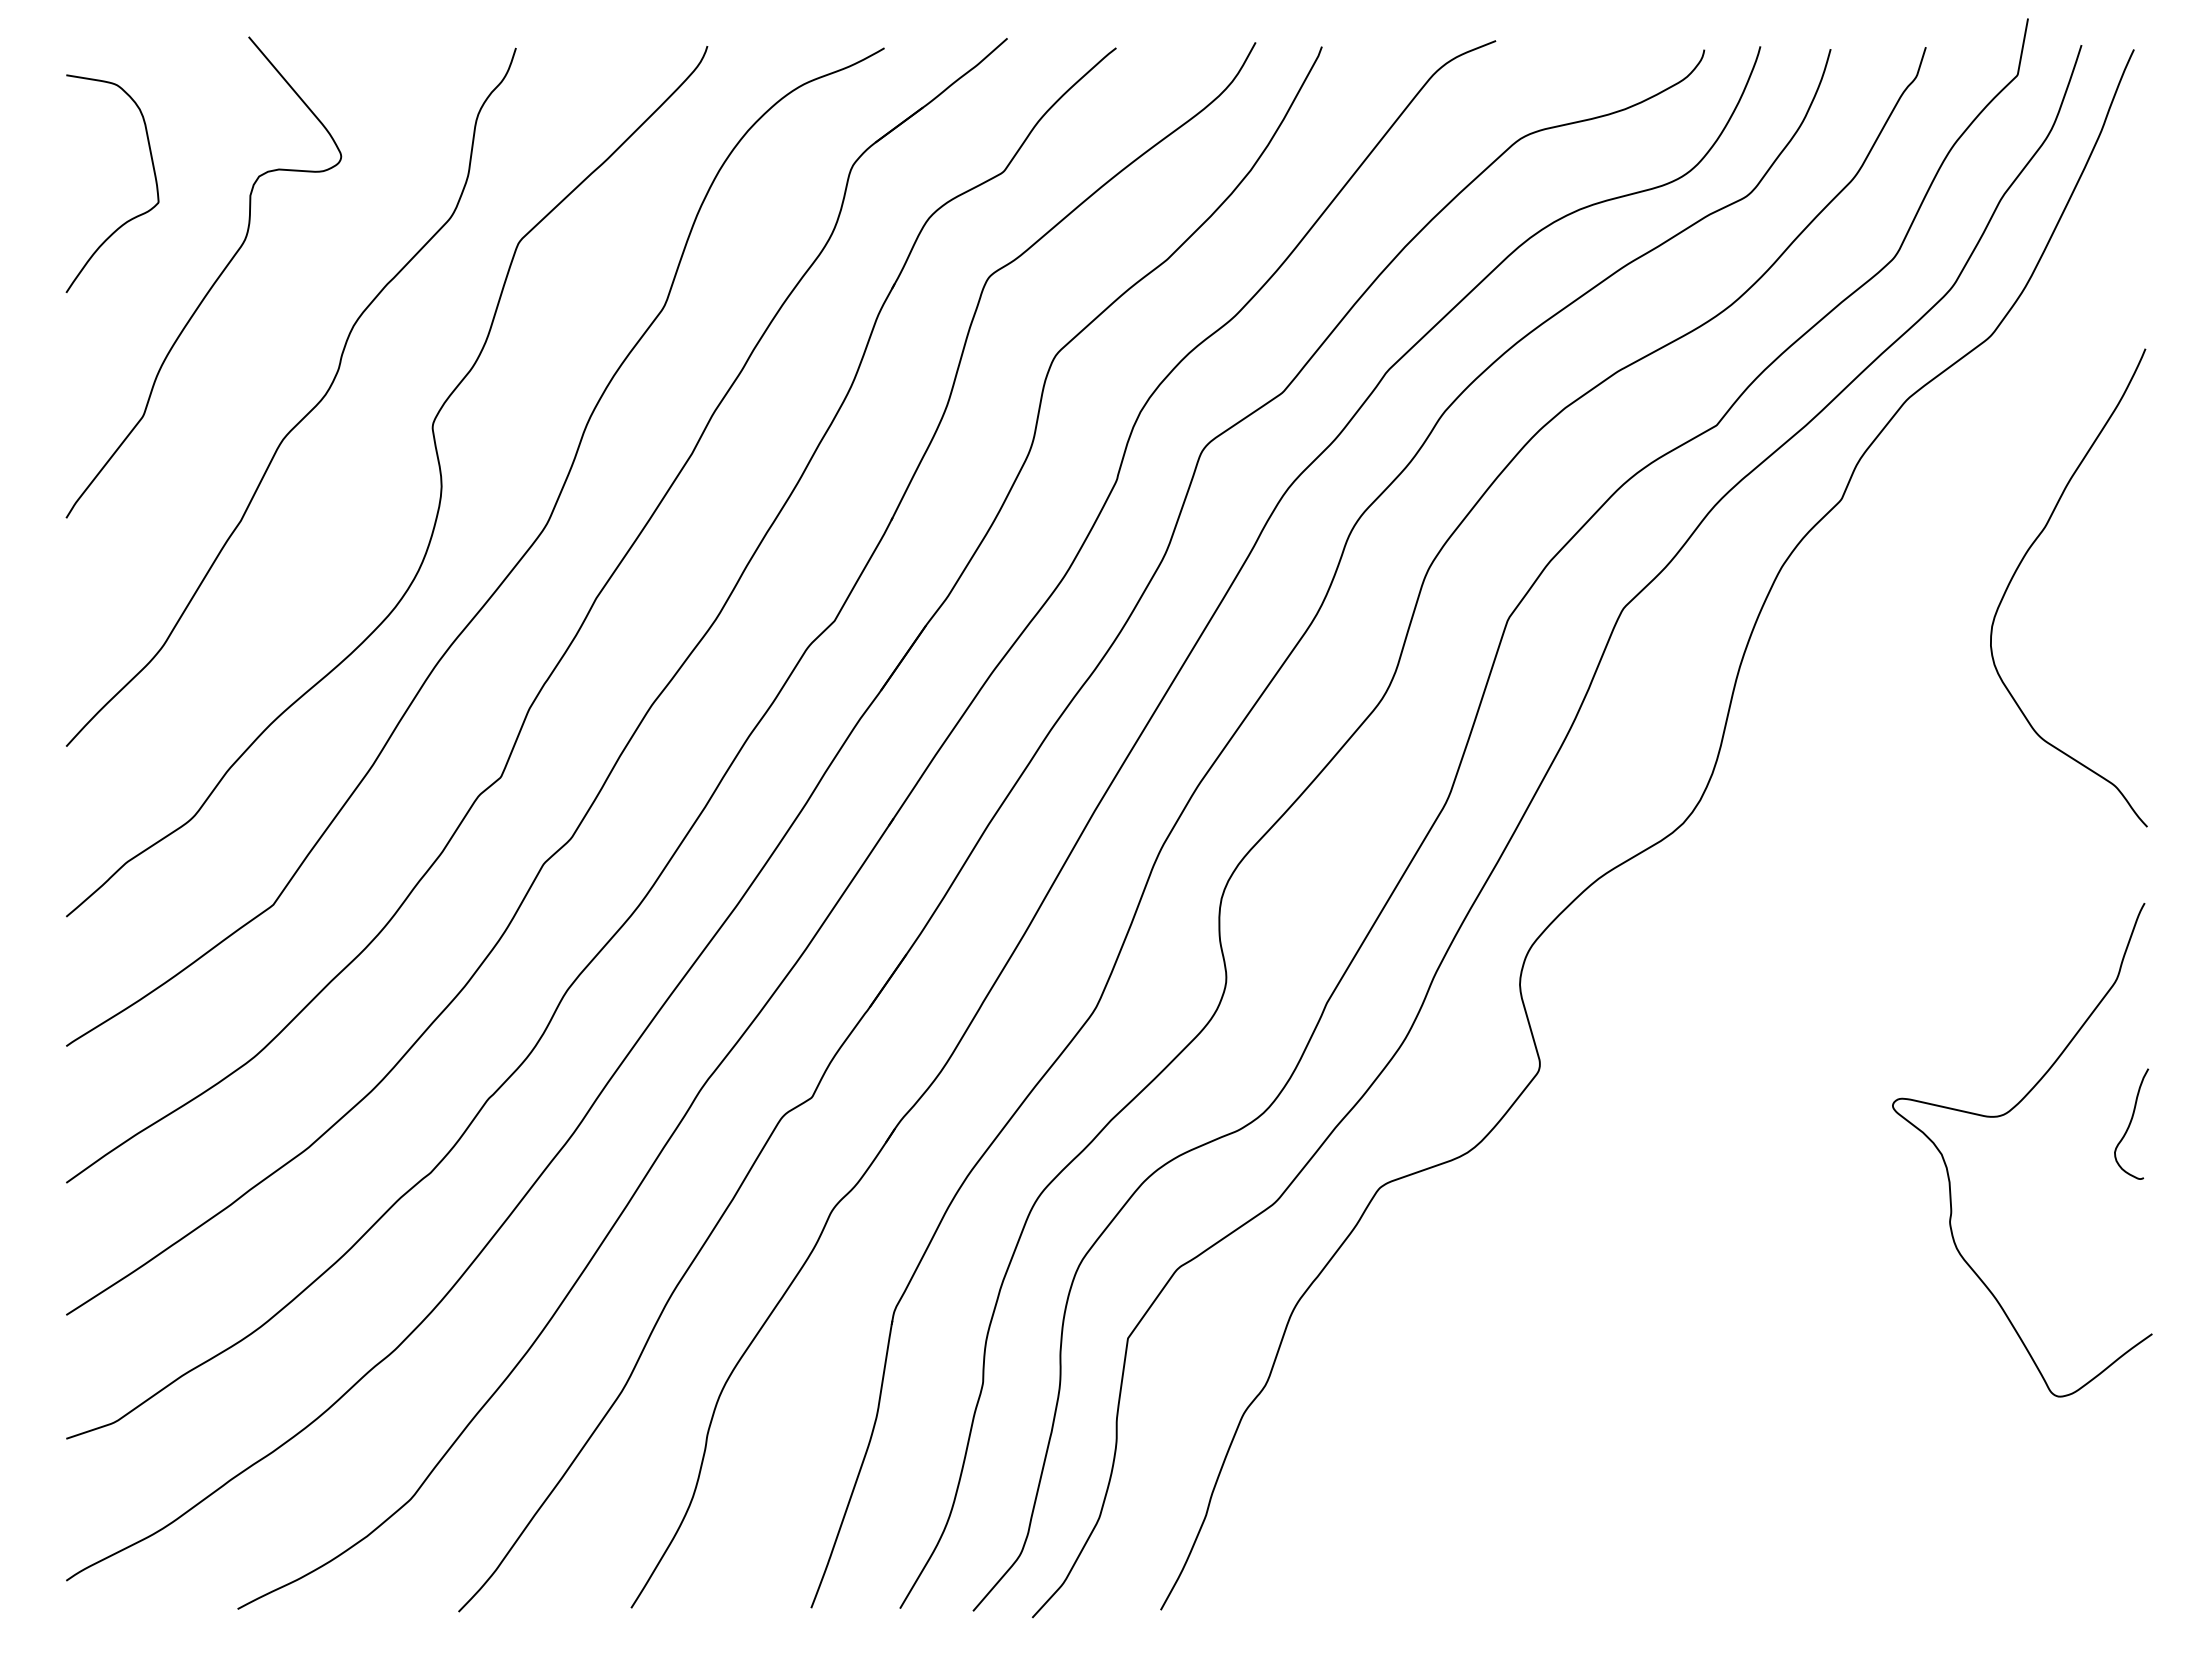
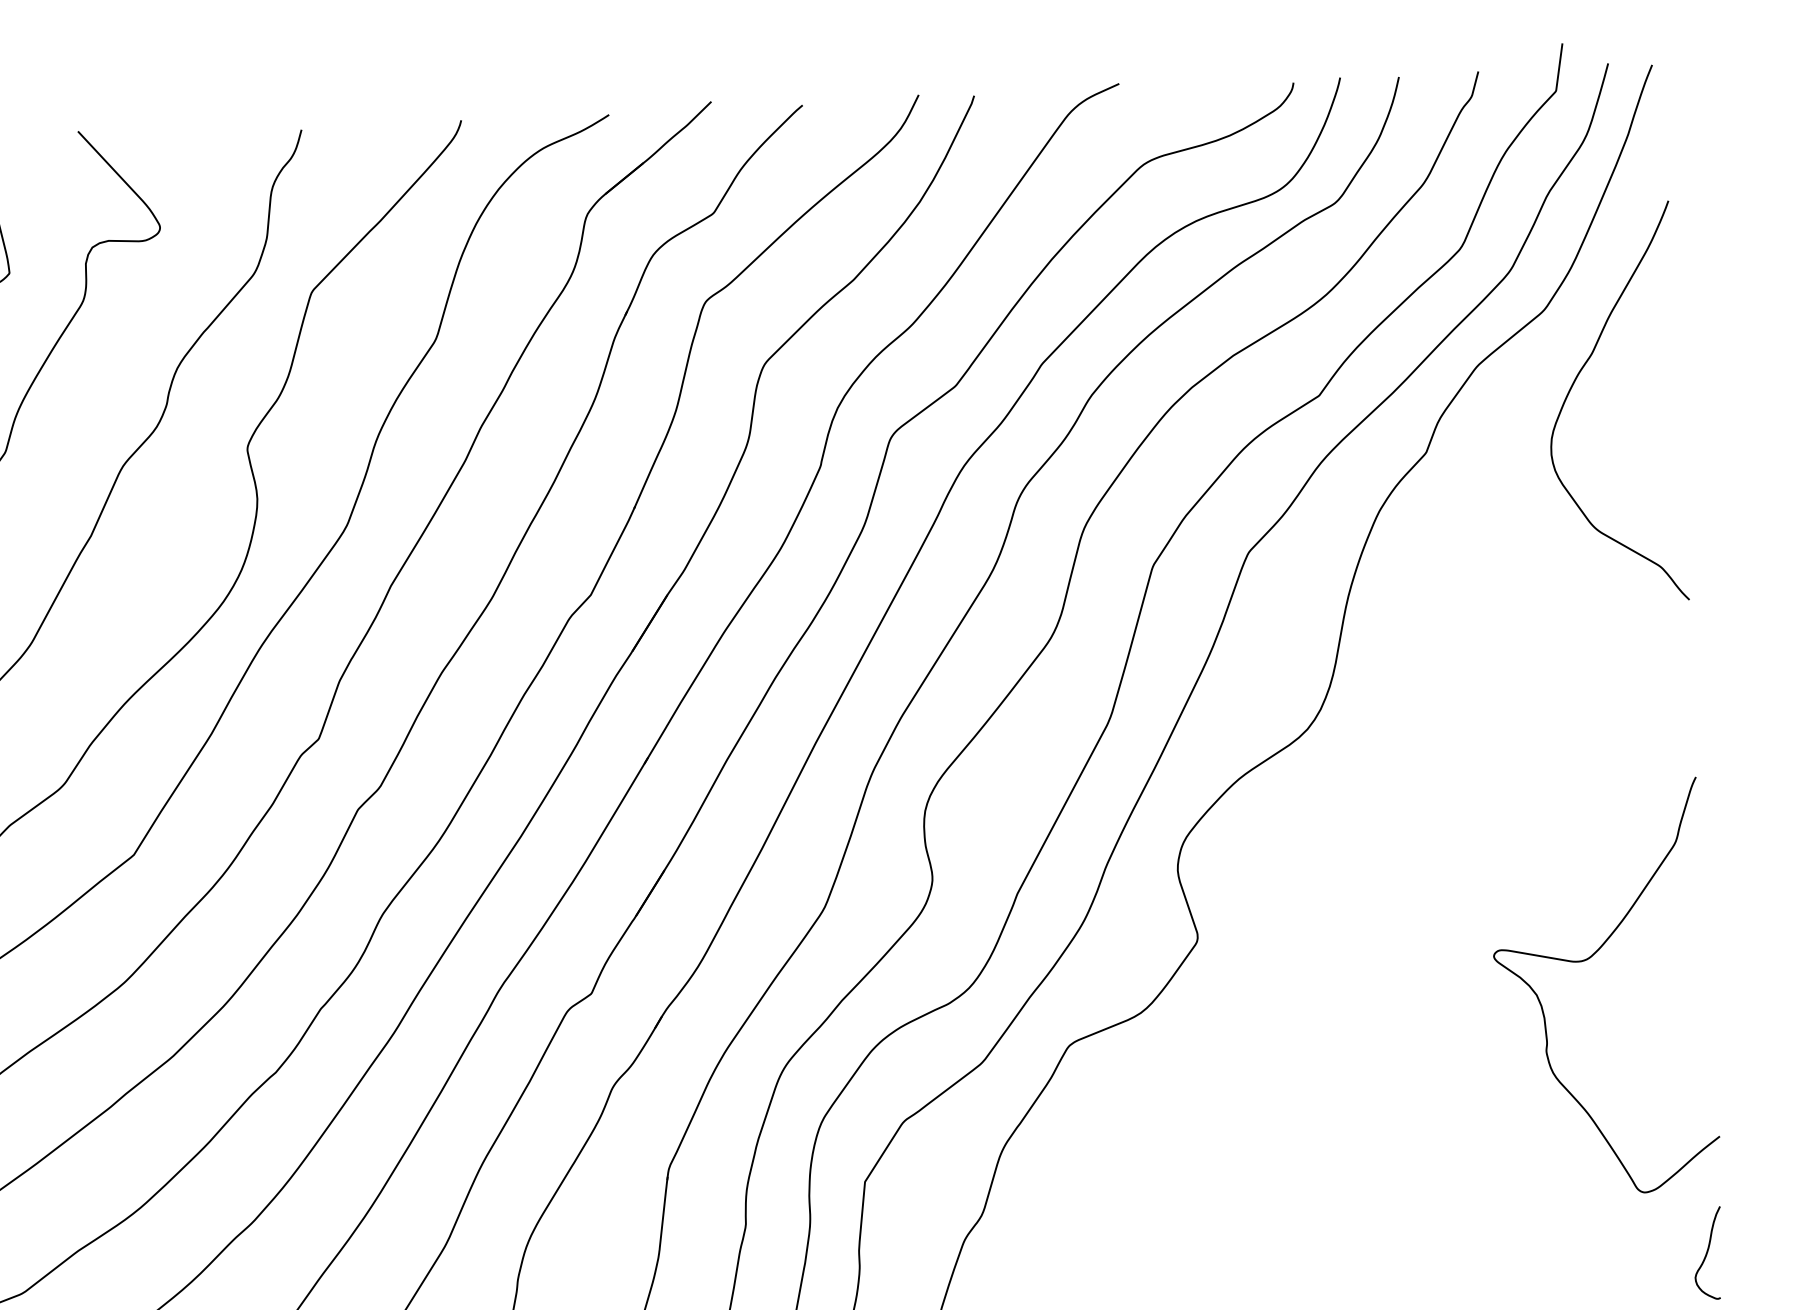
curve: (2024, 558) -> (1575, 380), moved
curve: (2131, 1123) -> (1708, 1252), moved

